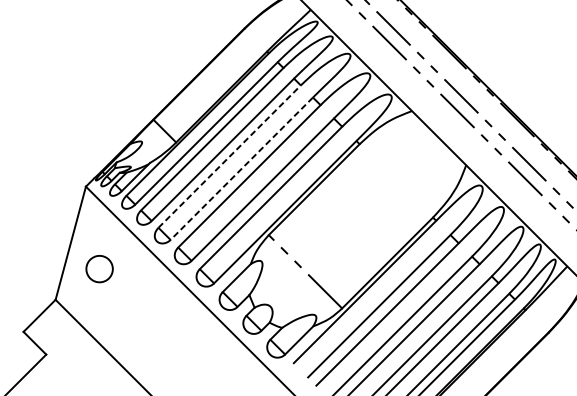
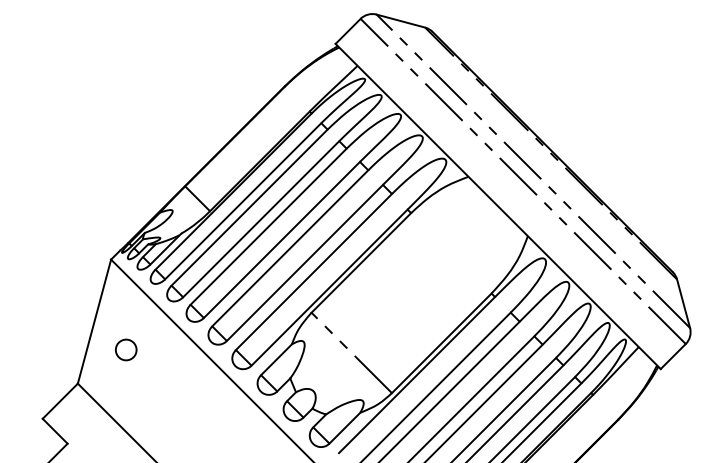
line: (230, 156) -> (269, 226), dashed -> solid
line: (241, 169) -> (281, 240), dashed -> solid
part: (99, 268) -> (126, 349), size x0.71

